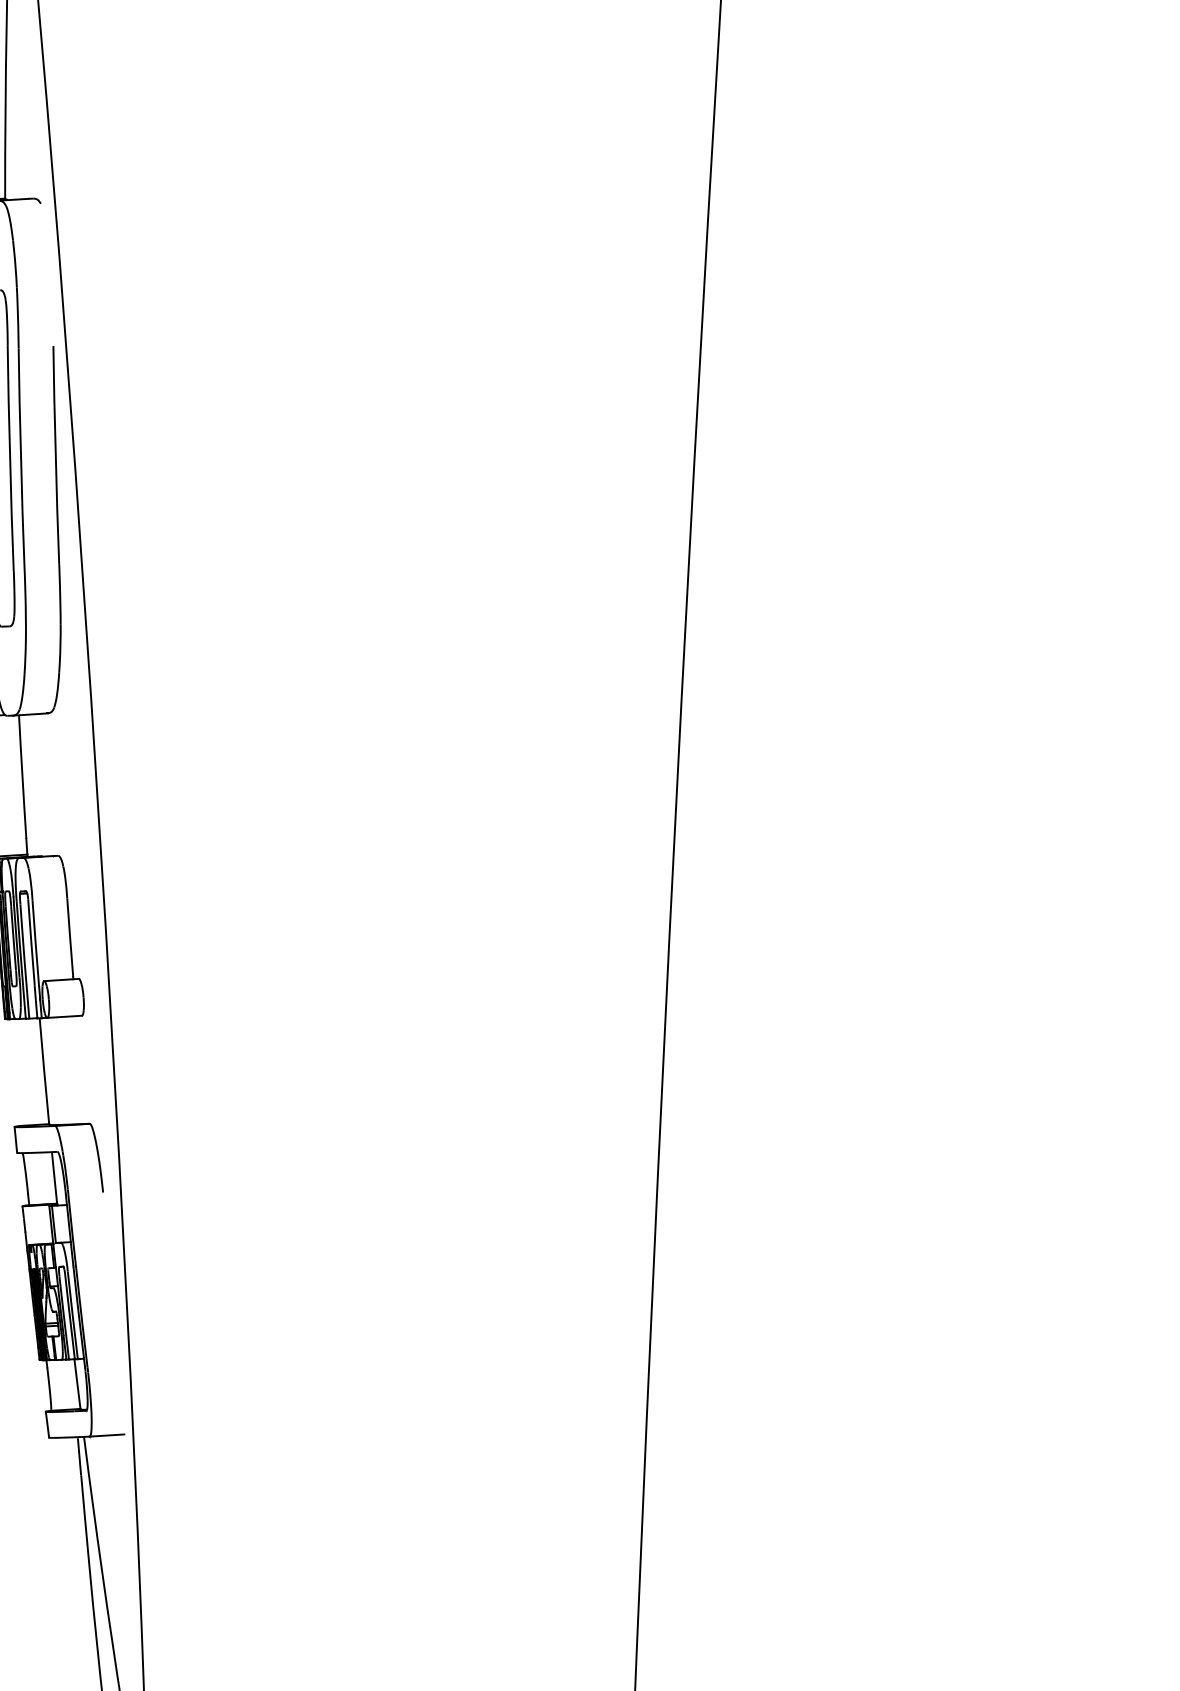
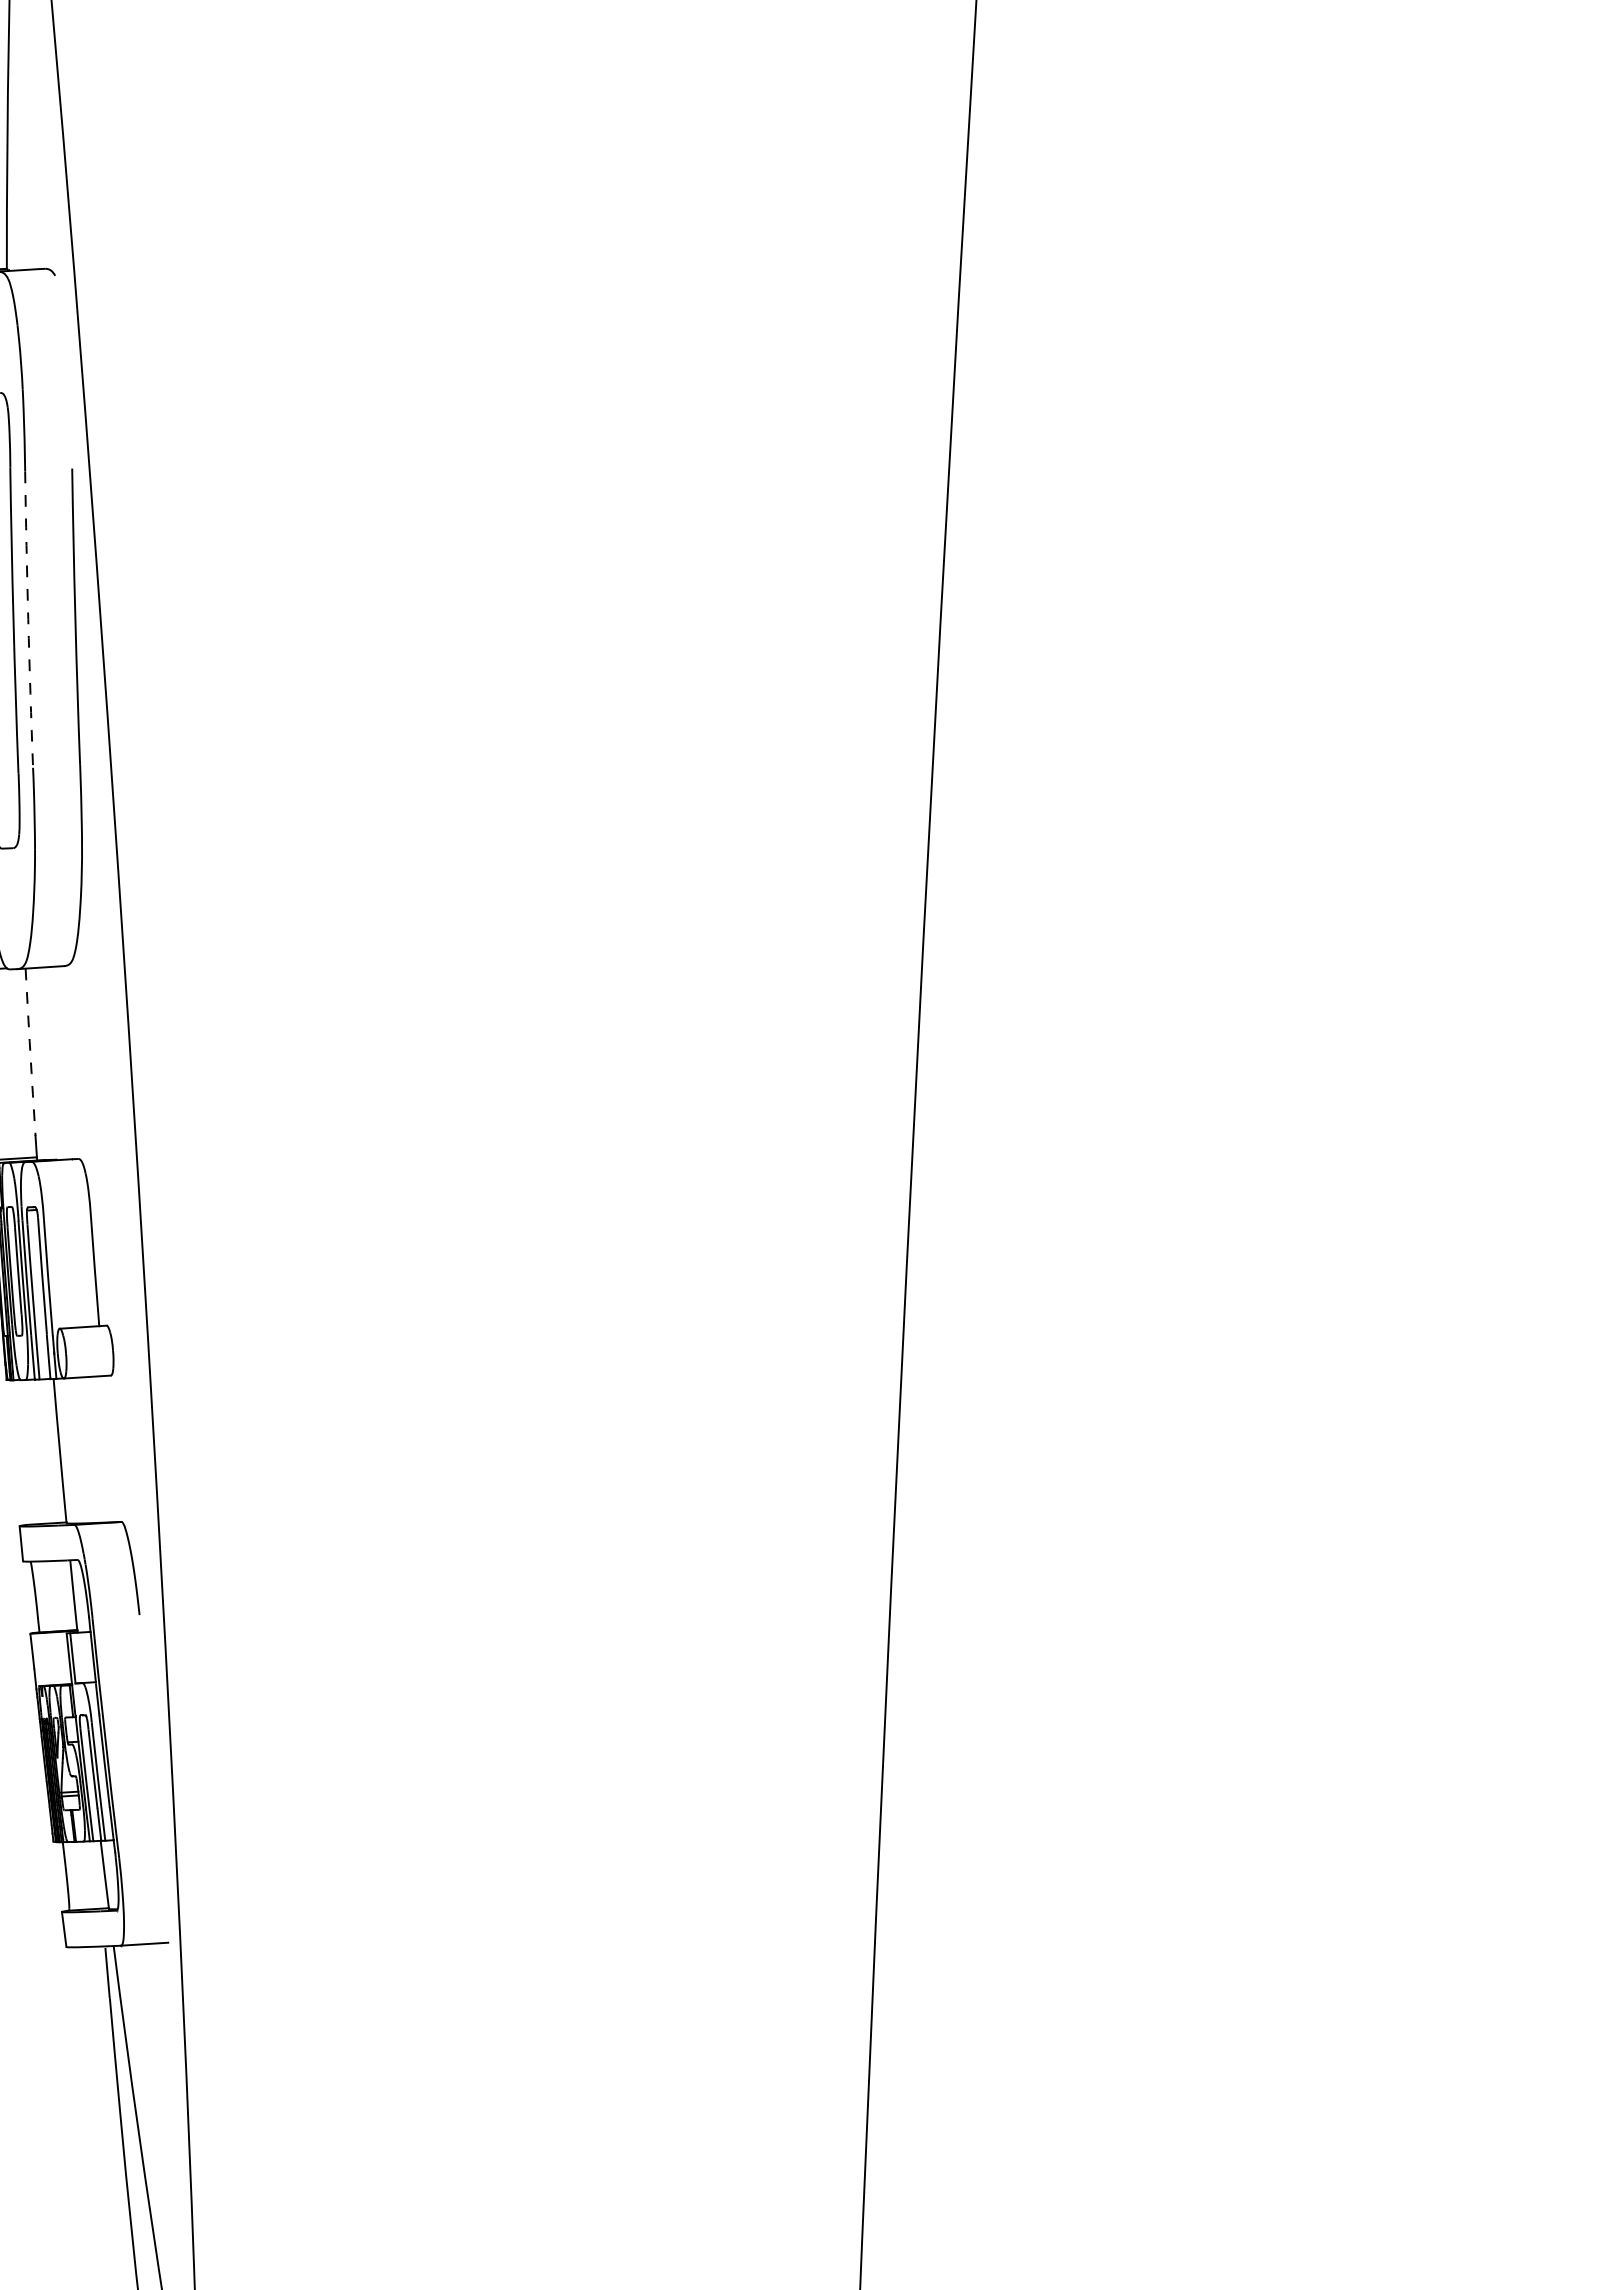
arc: (21, 457) -> (28, 619), solid -> dashed
arc: (22, 777) -> (30, 1052), solid -> dashed

